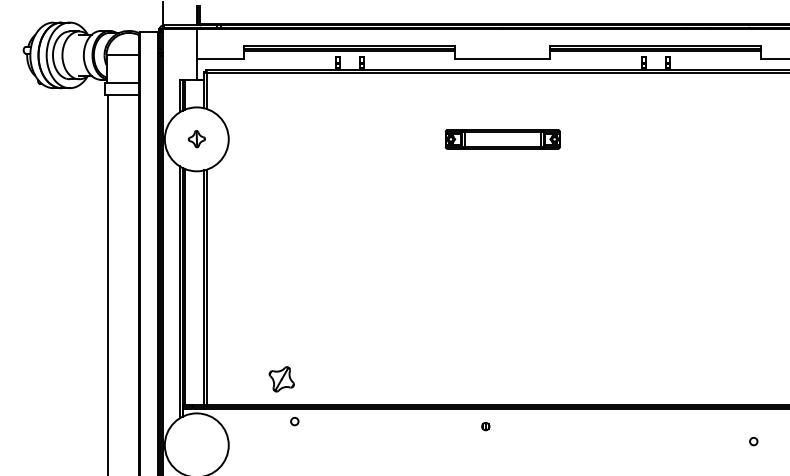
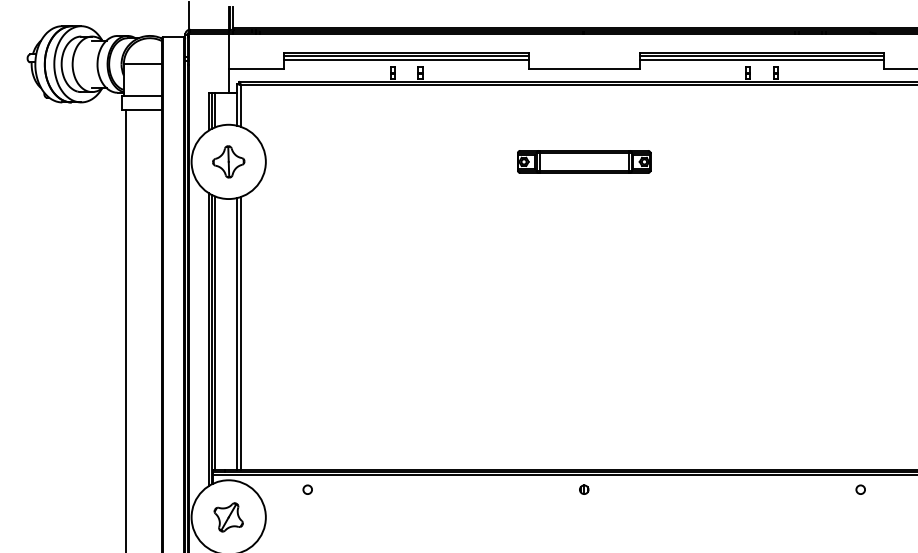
part: (196, 138) -> (228, 160), size x1.67
part: (281, 379) -> (228, 517), moved
circle: (294, 421) -> (307, 489), moved
part: (485, 426) -> (583, 489), moved
circle: (753, 441) -> (860, 489), moved

